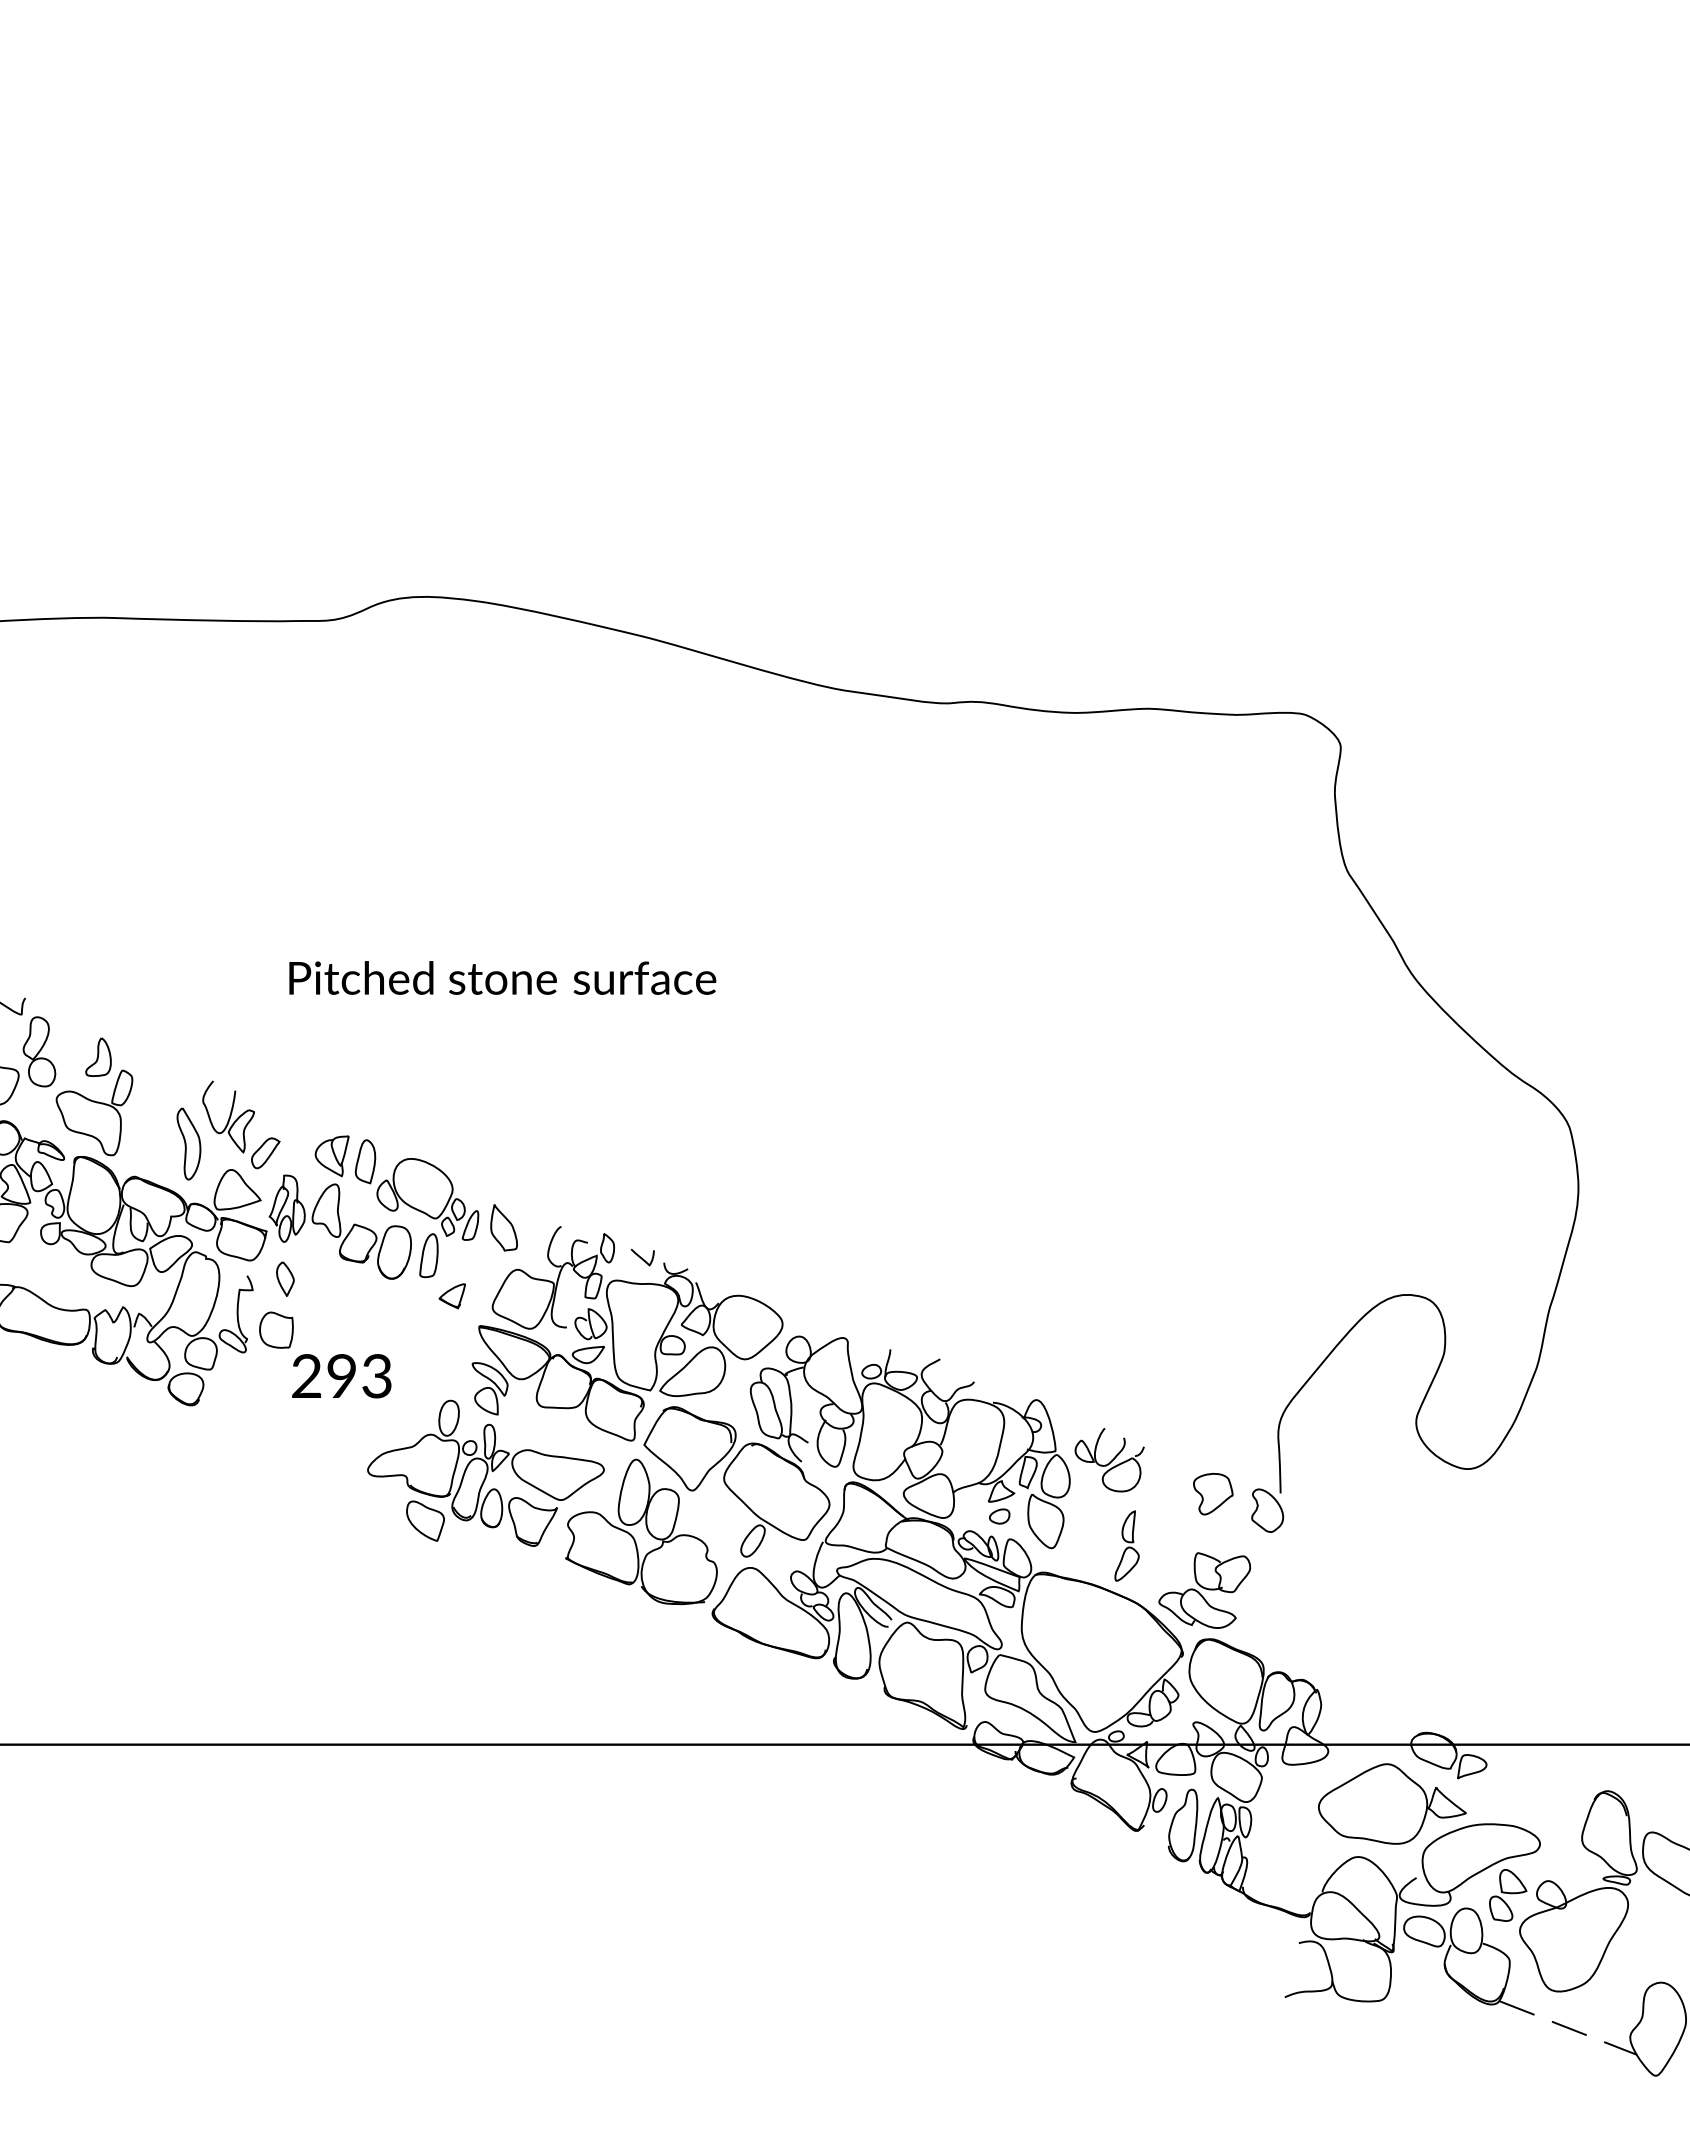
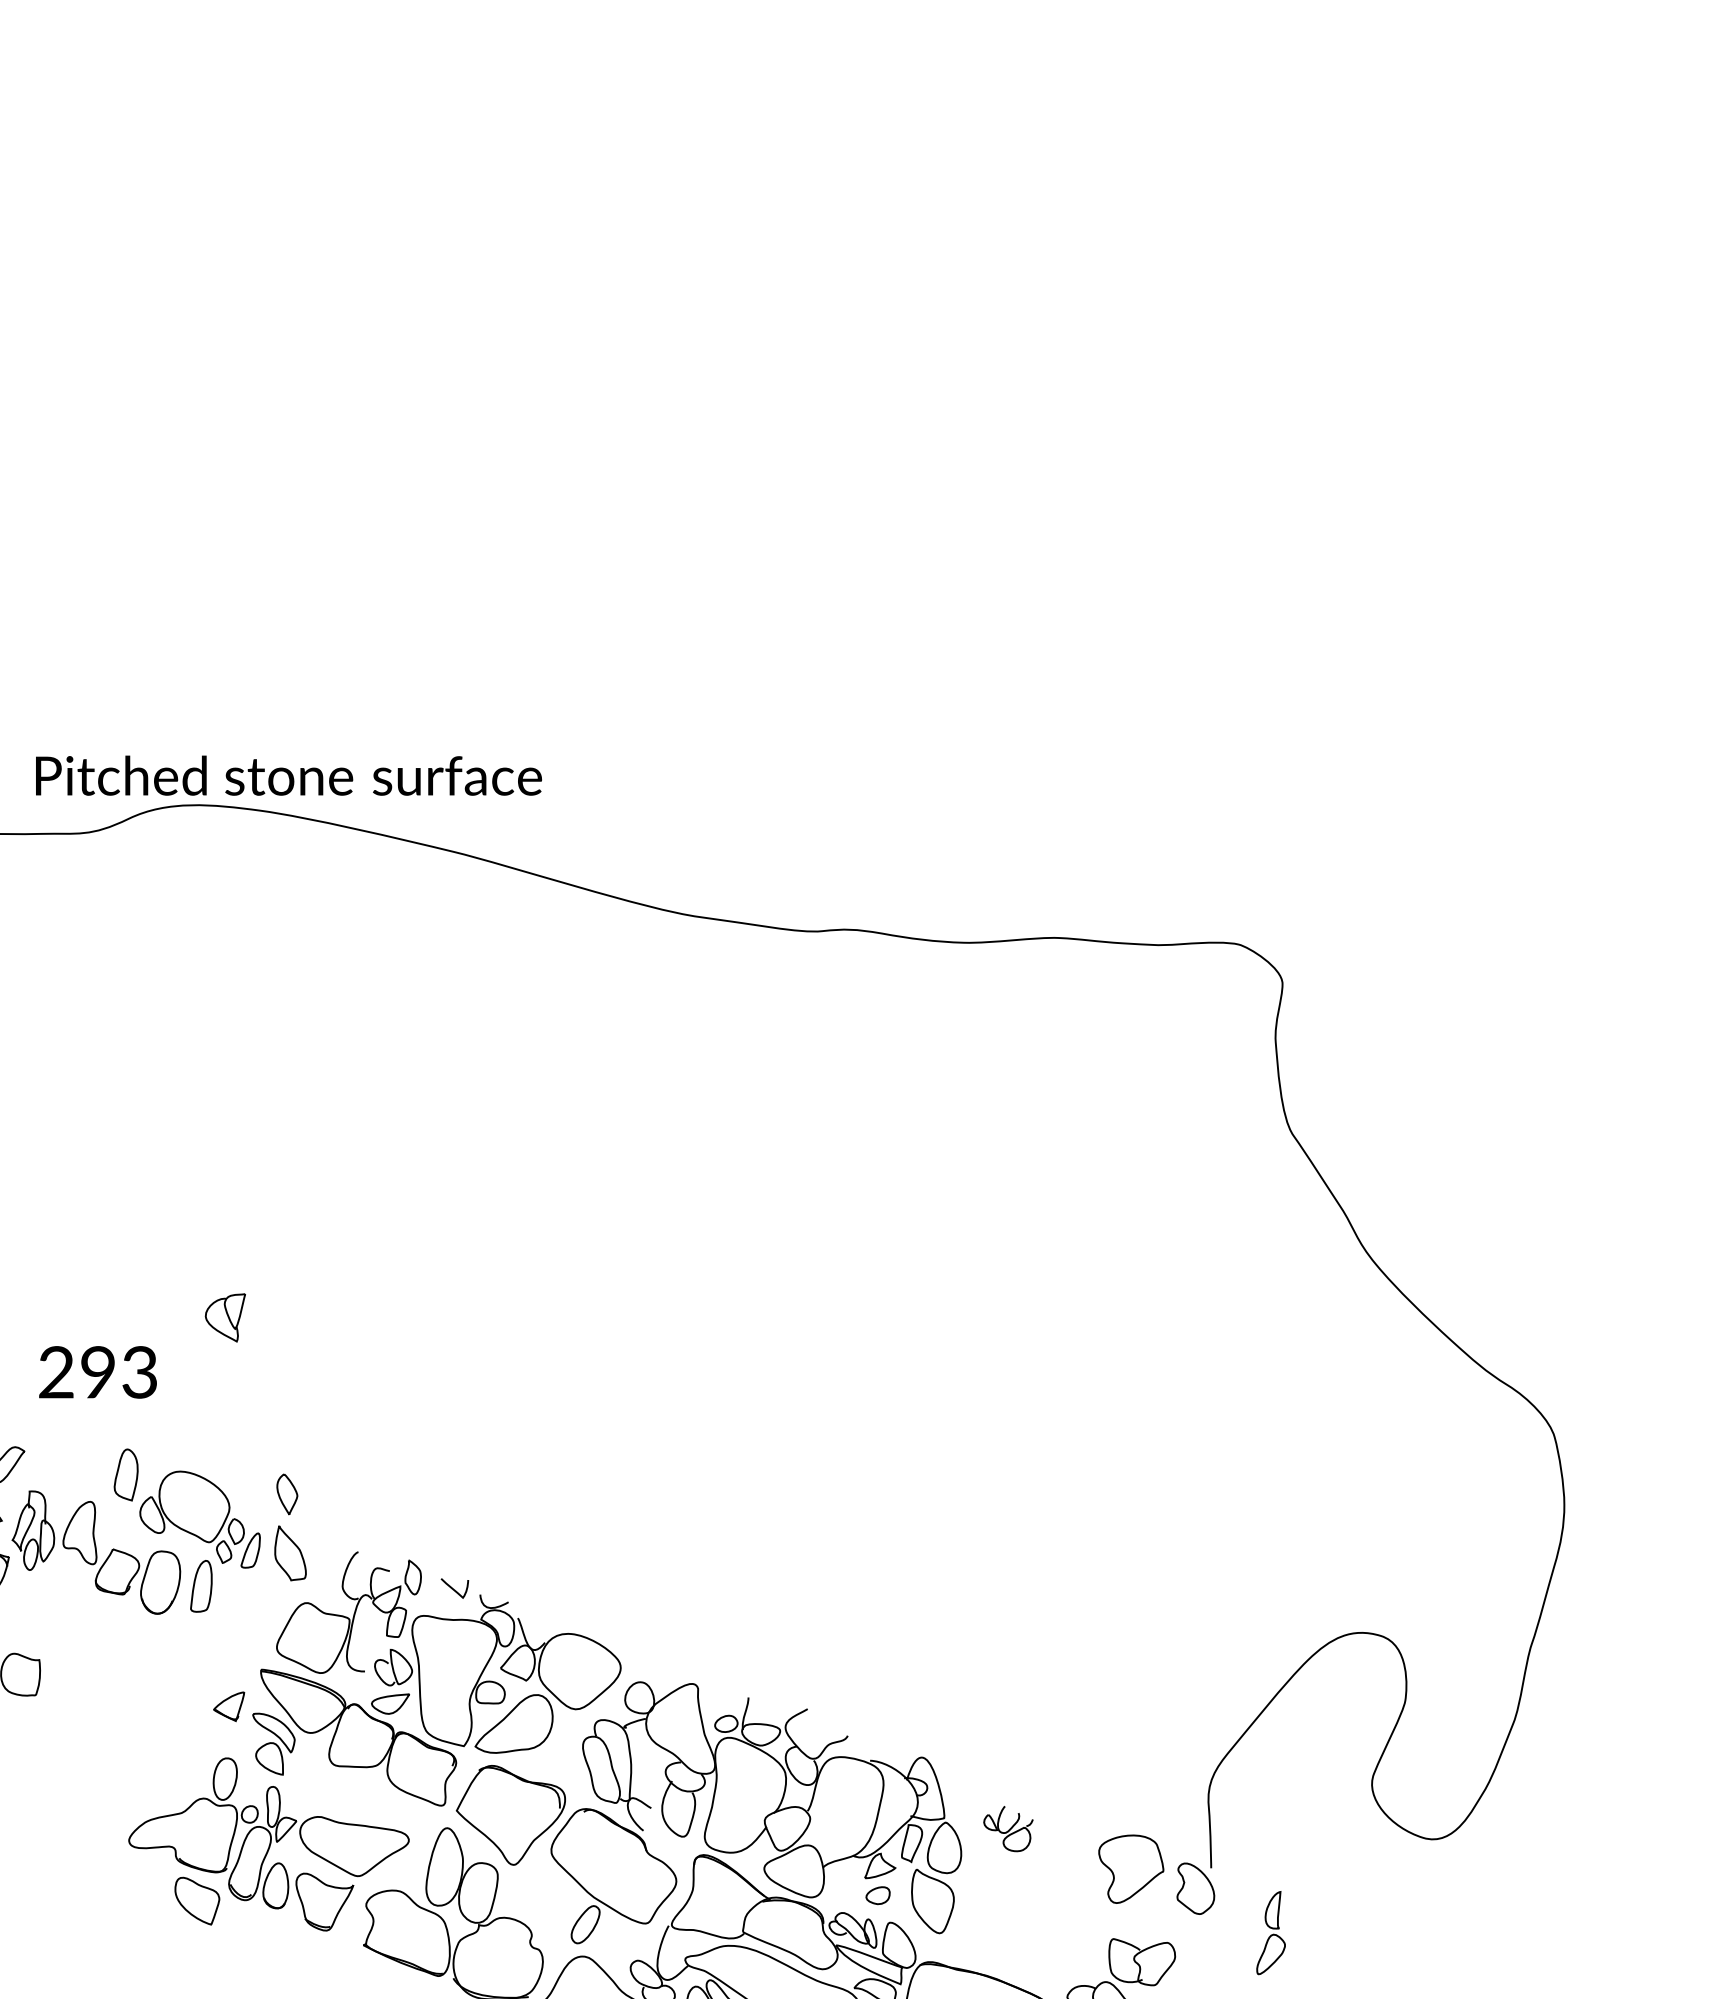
text: (502, 977) -> (288, 775), moved
part: (331, 1156) -> (224, 1318), moved
part: (285, 1278) -> (287, 1493), moved
part: (451, 1296) -> (228, 1707), moved
text: (341, 1376) -> (97, 1372), moved
part: (1109, 1460) -> (1008, 1829), size x0.6
part: (1213, 1493) -> (1131, 1868), size x1.4
part: (1126, 1545) -> (1270, 1932), moved

